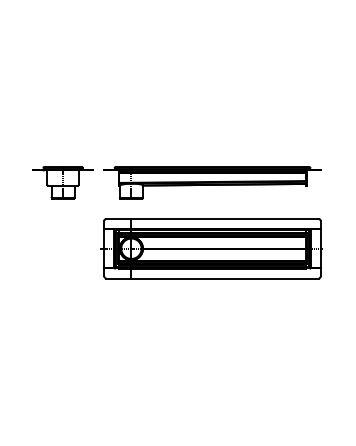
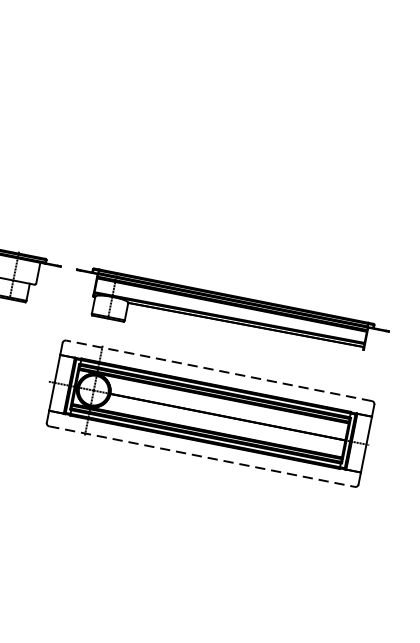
line: (212, 218) -> (219, 370), solid -> dashed
line: (213, 278) -> (203, 456), solid -> dashed

